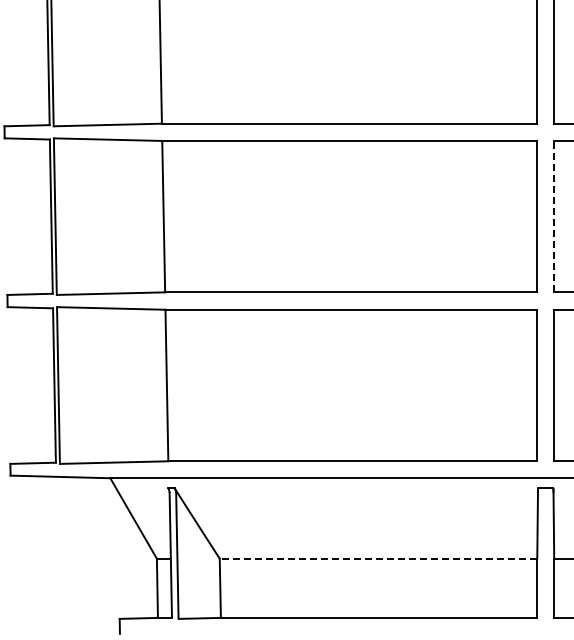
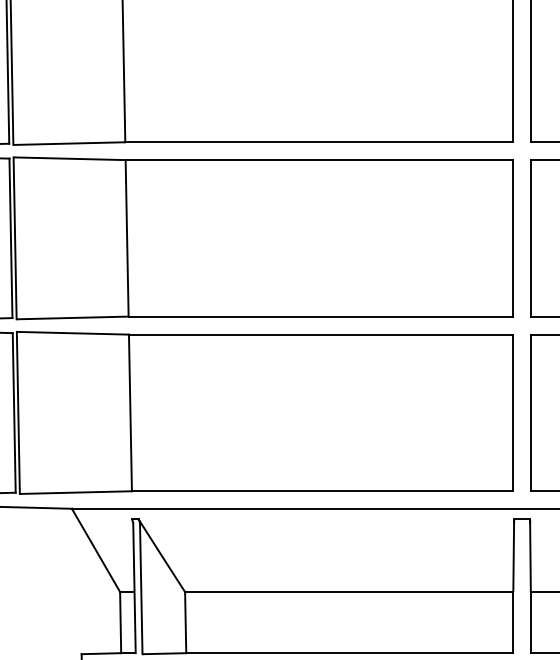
line: (554, 216) -> (531, 238), dashed -> solid
line: (378, 558) -> (349, 591), dashed -> solid

